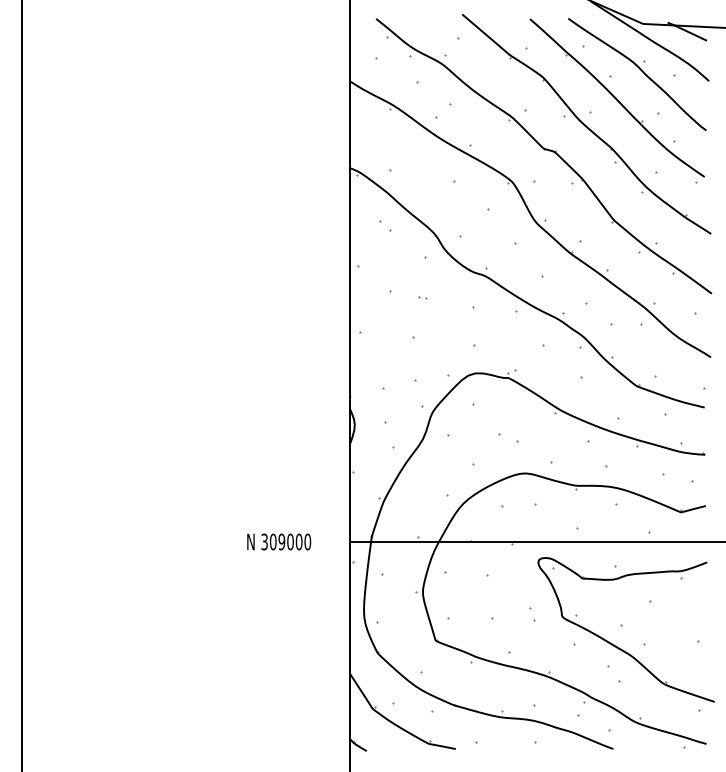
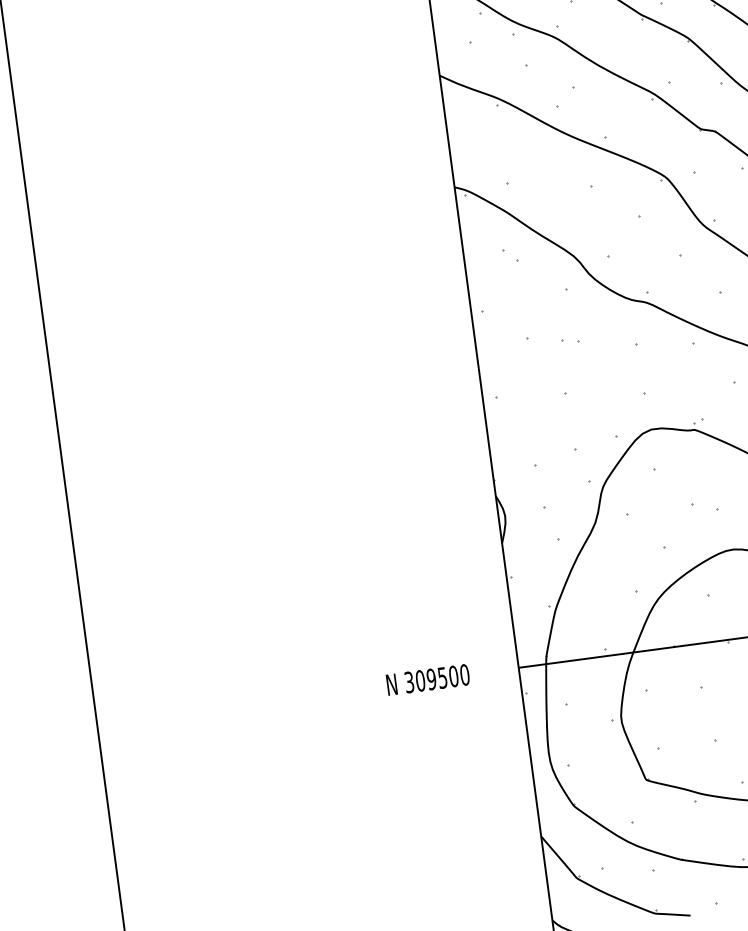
part: (422, 297) -> (570, 341), size x1.6
text: (290, 541) -> (442, 677), 309000 -> 309500

